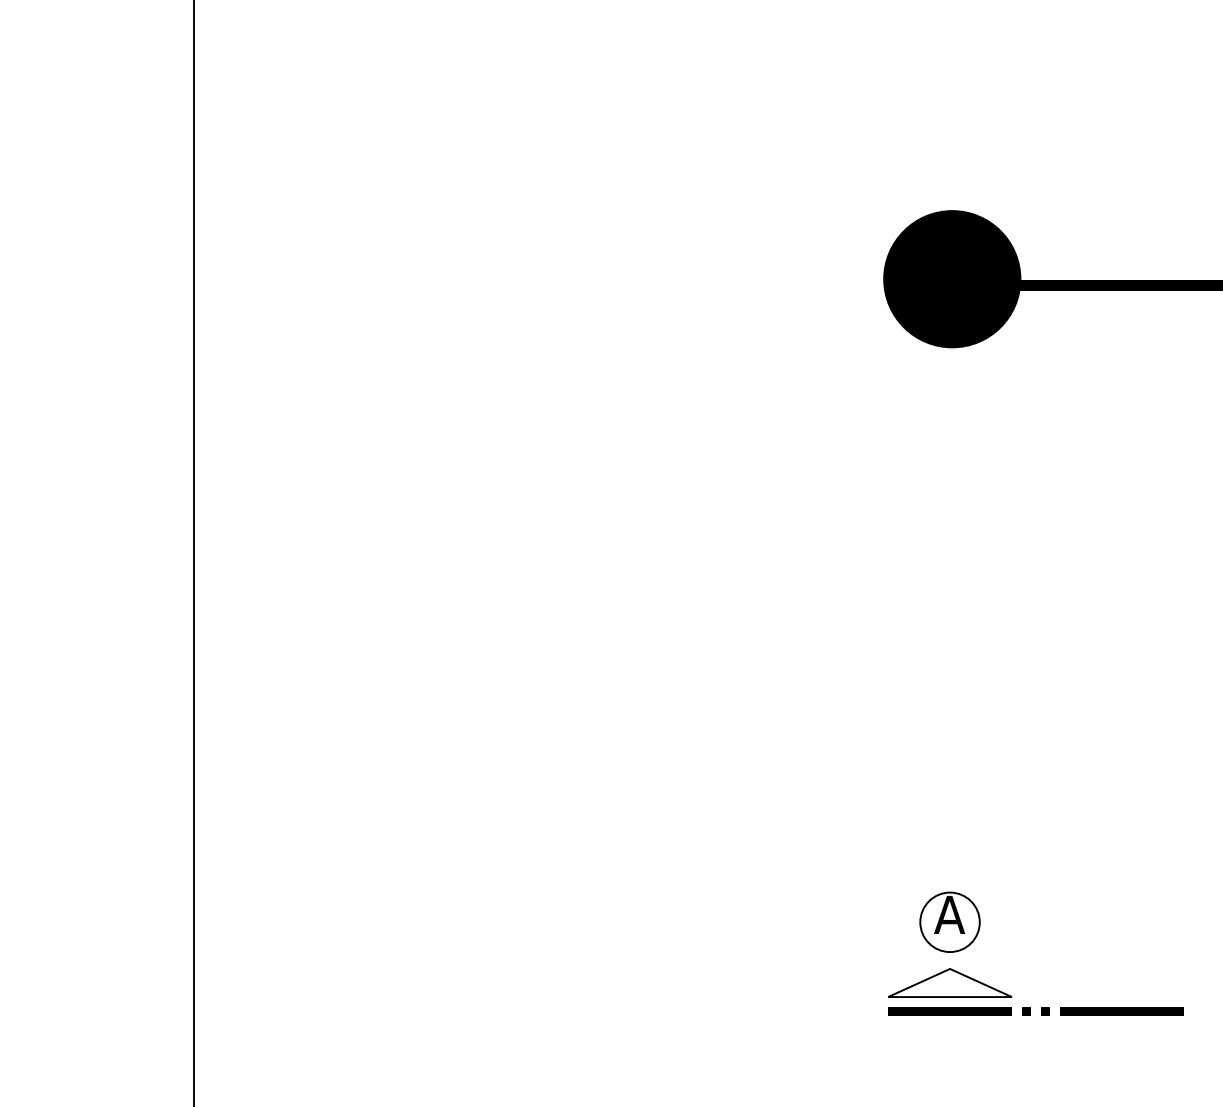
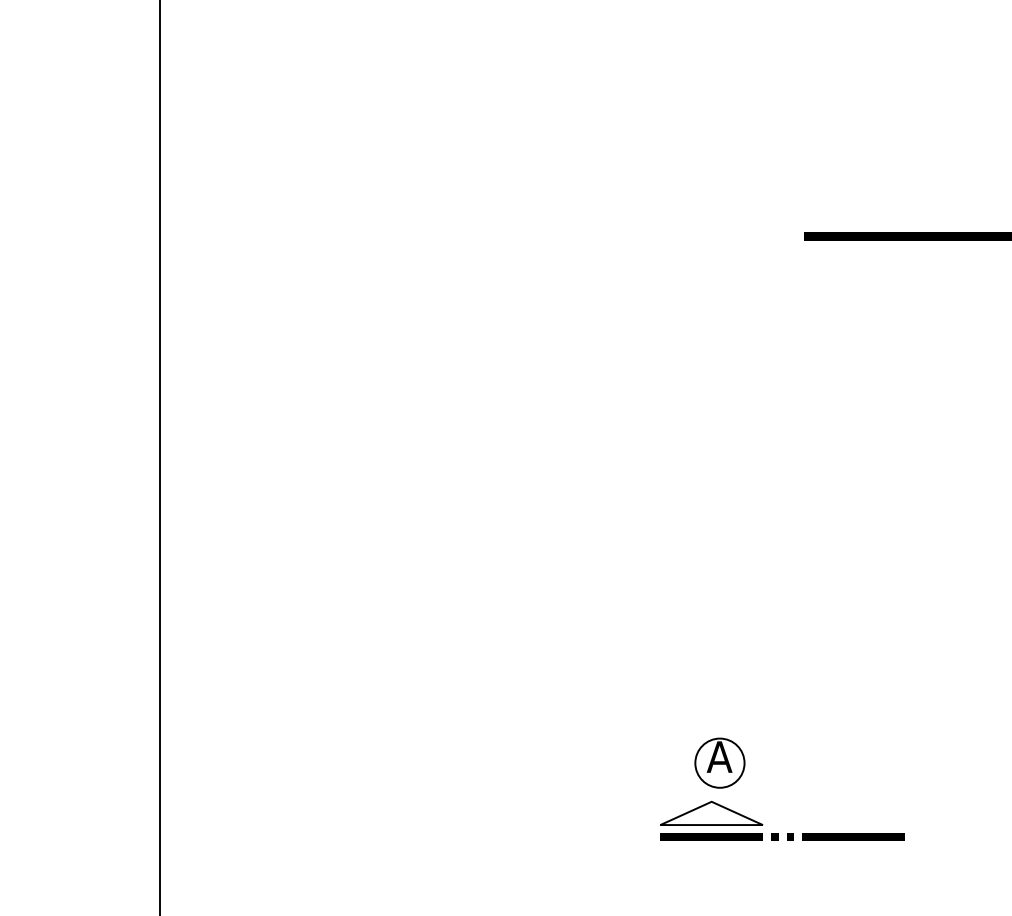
fill: (952, 279) -> (788, 231), removed
part: (949, 921) -> (719, 762), moved
part: (1030, 1007) -> (778, 833), moved

